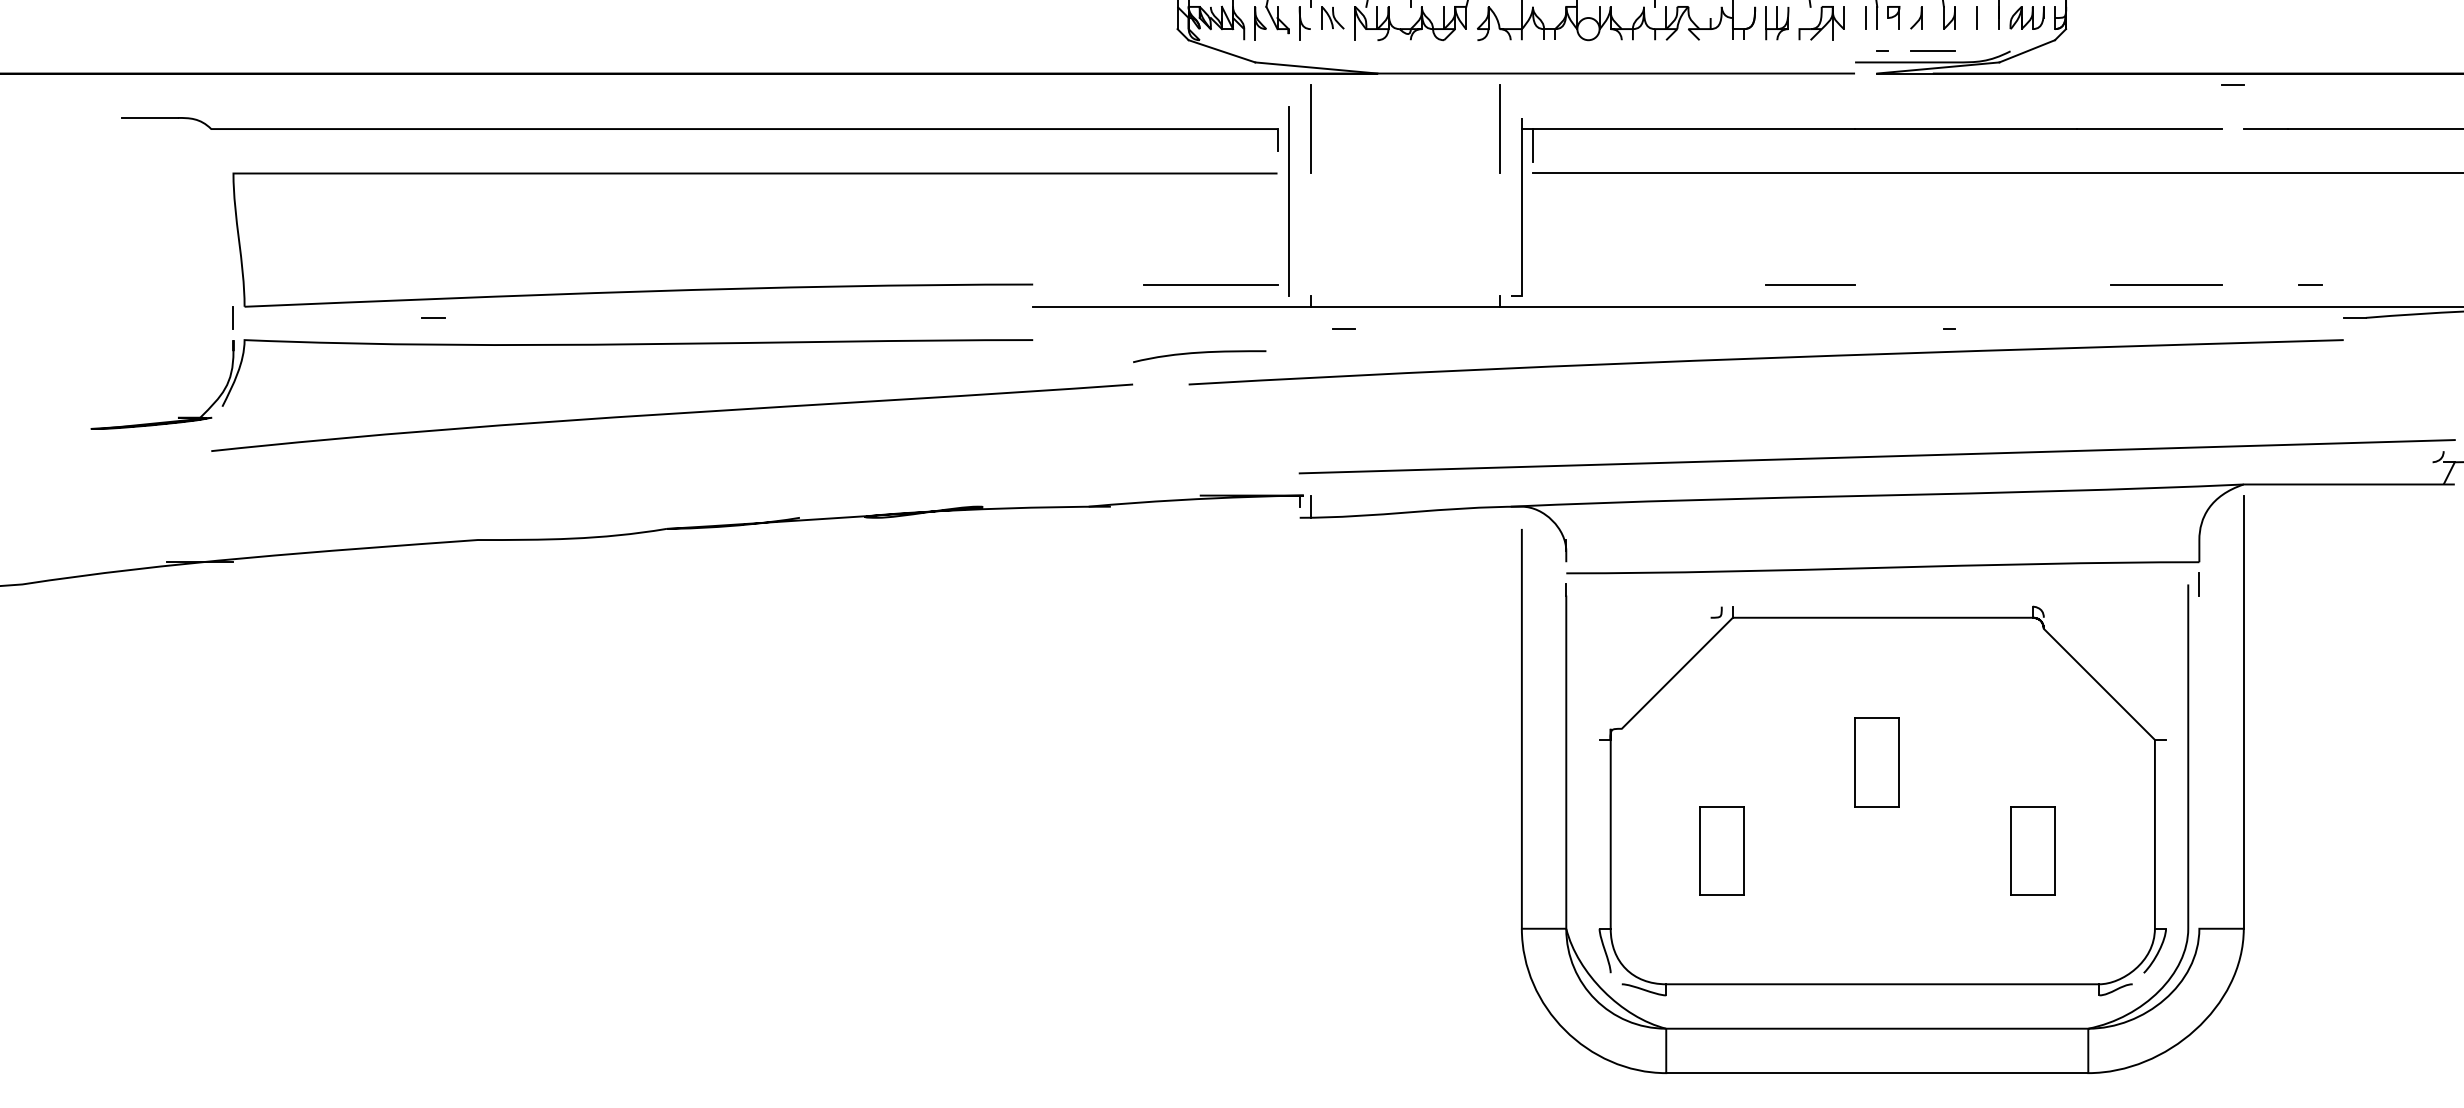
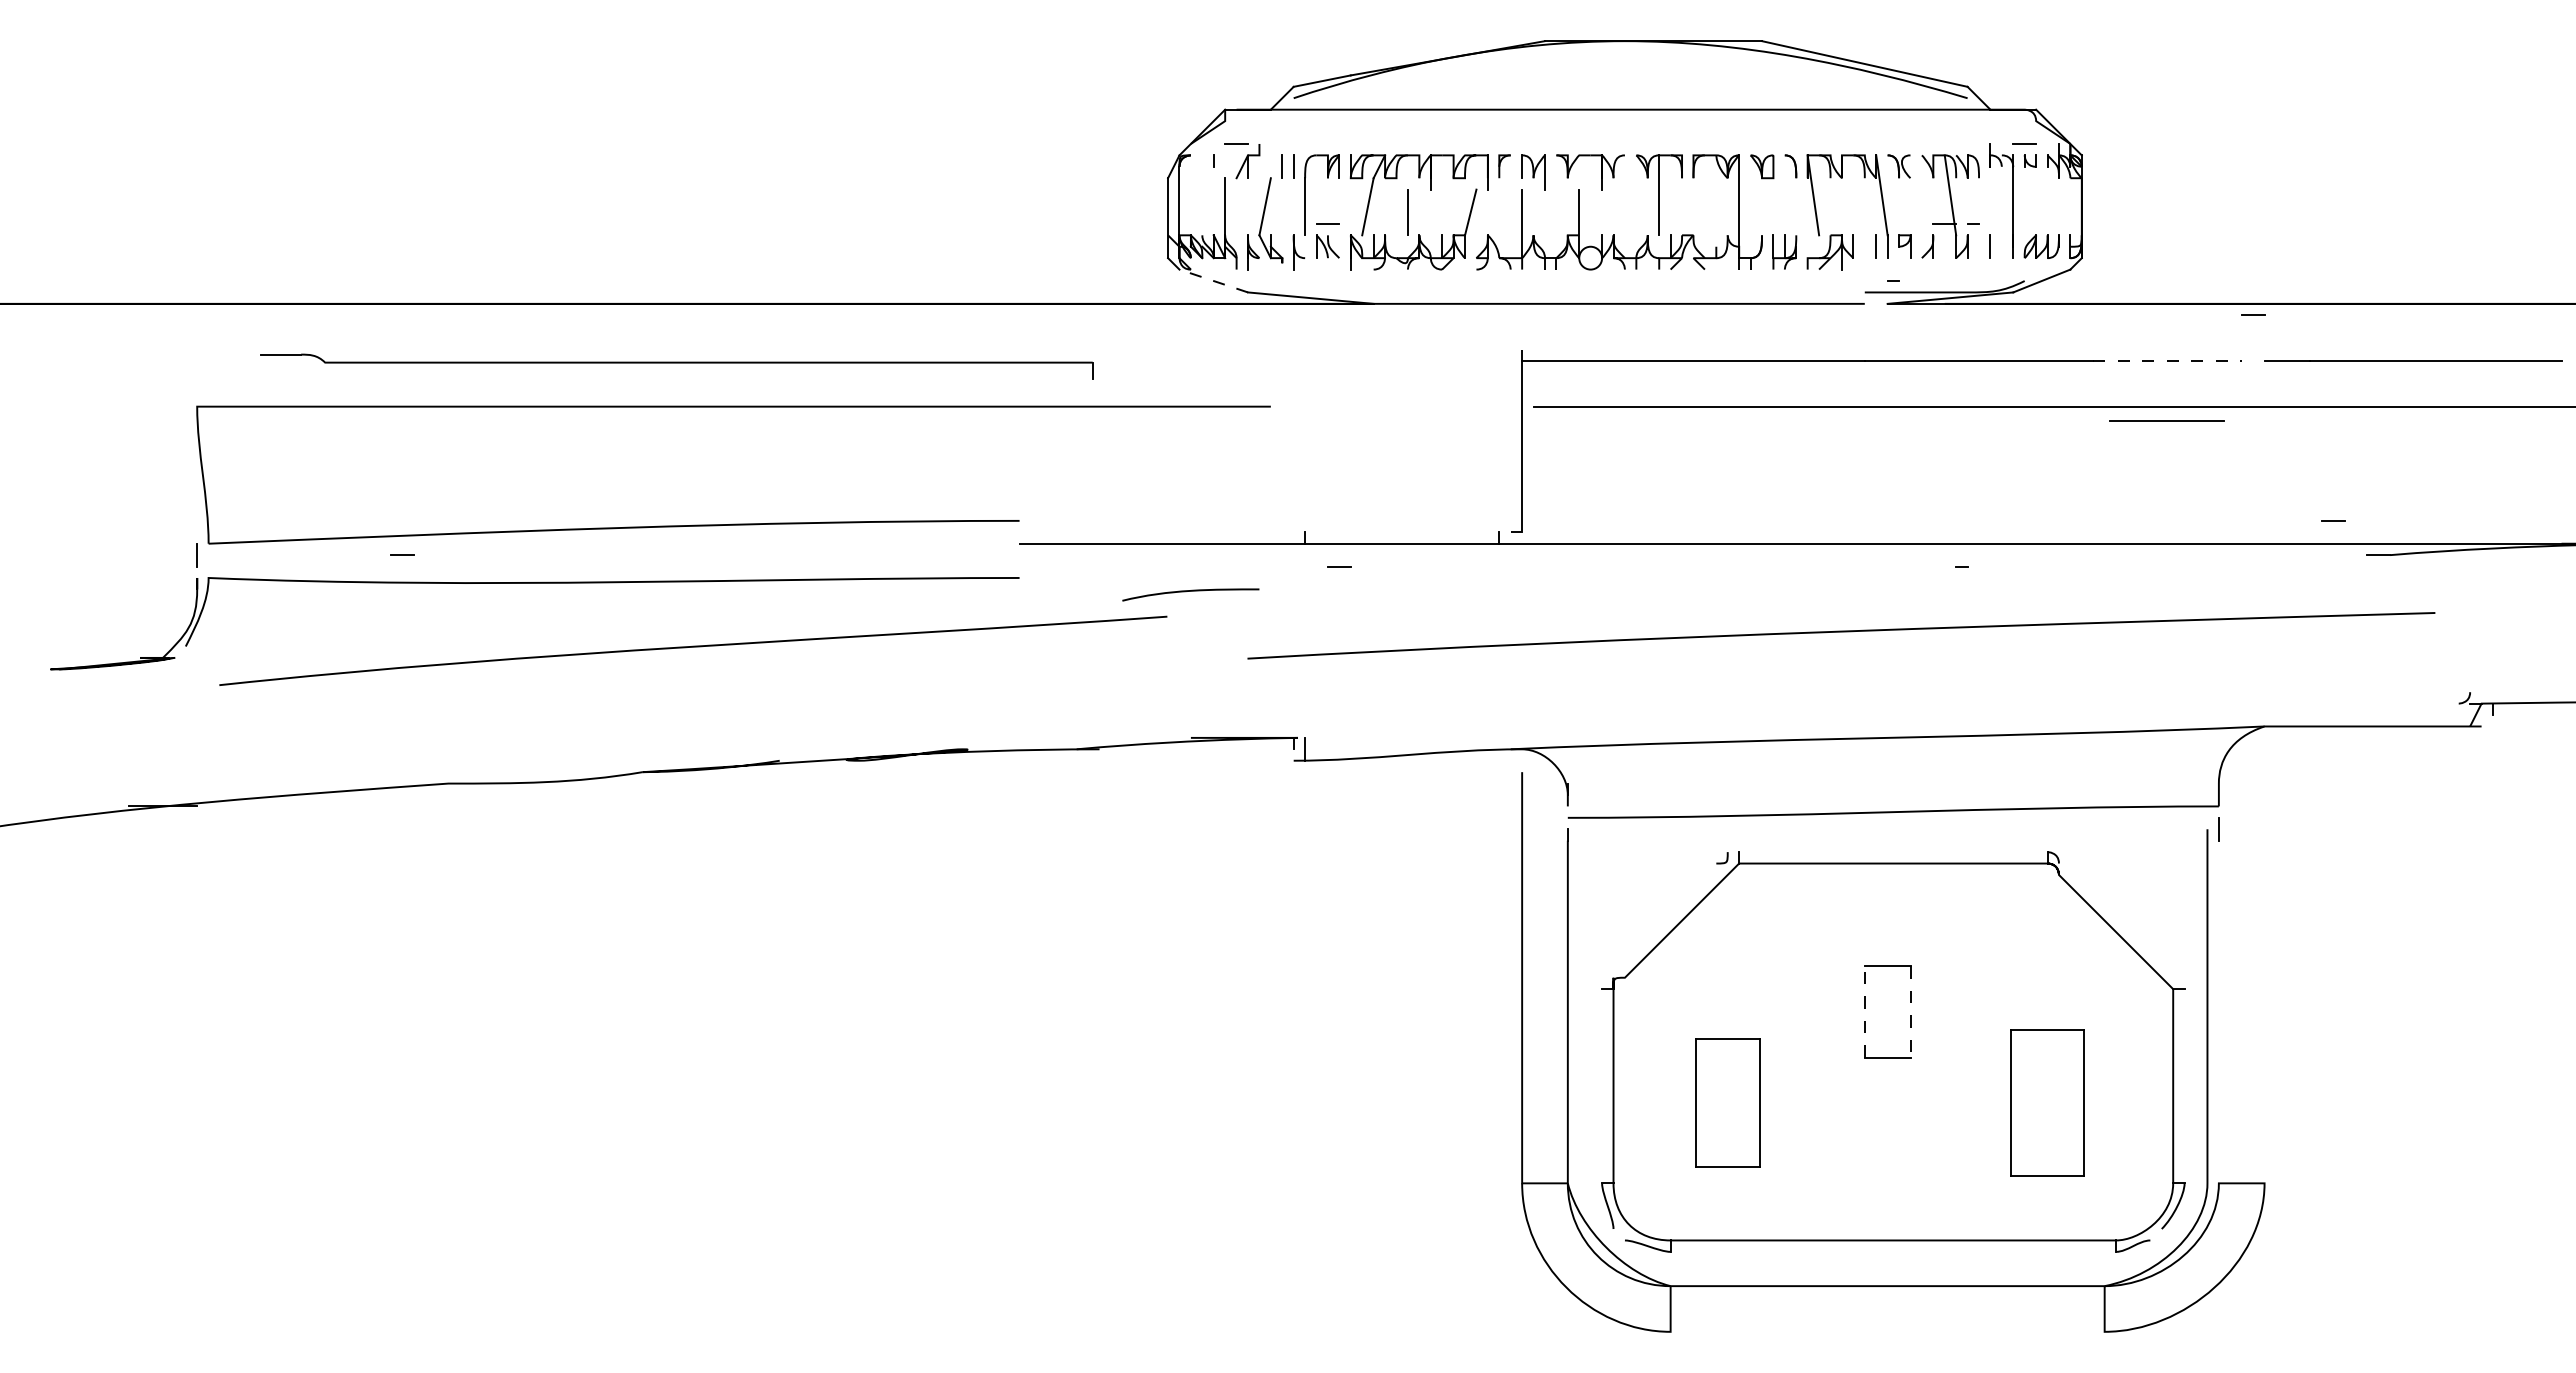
line: (1221, 50) -> (1213, 280), solid -> dashed
line: (1932, 51) -> (1944, 281), removed
line: (1311, 128) -> (1305, 360), removed
line: (1499, 128) -> (1499, 360), removed
line: (2149, 128) -> (2167, 360), solid -> dashed
part: (699, 134) -> (676, 366), size x0.7
line: (1532, 145) -> (1533, 377), removed
line: (1288, 201) -> (1282, 435), removed
line: (1210, 284) -> (1201, 520), removed
line: (1810, 284) -> (1818, 520), removed
line: (2165, 284) -> (2166, 420), moved
curve: (1766, 359) -> (1841, 632), moved
curve: (672, 414) -> (693, 647), moved
line: (1877, 456) -> (1887, 697), removed
line: (2243, 712) -> (2264, 960), removed
line: (1854, 762) -> (1864, 1012), solid -> dashed
line: (1899, 762) -> (1910, 1012), solid -> dashed
part: (1721, 851) -> (1727, 1103), size x1.4
part: (2032, 851) -> (2047, 1103), size x1.6
line: (1877, 1072) -> (1887, 1331), removed

